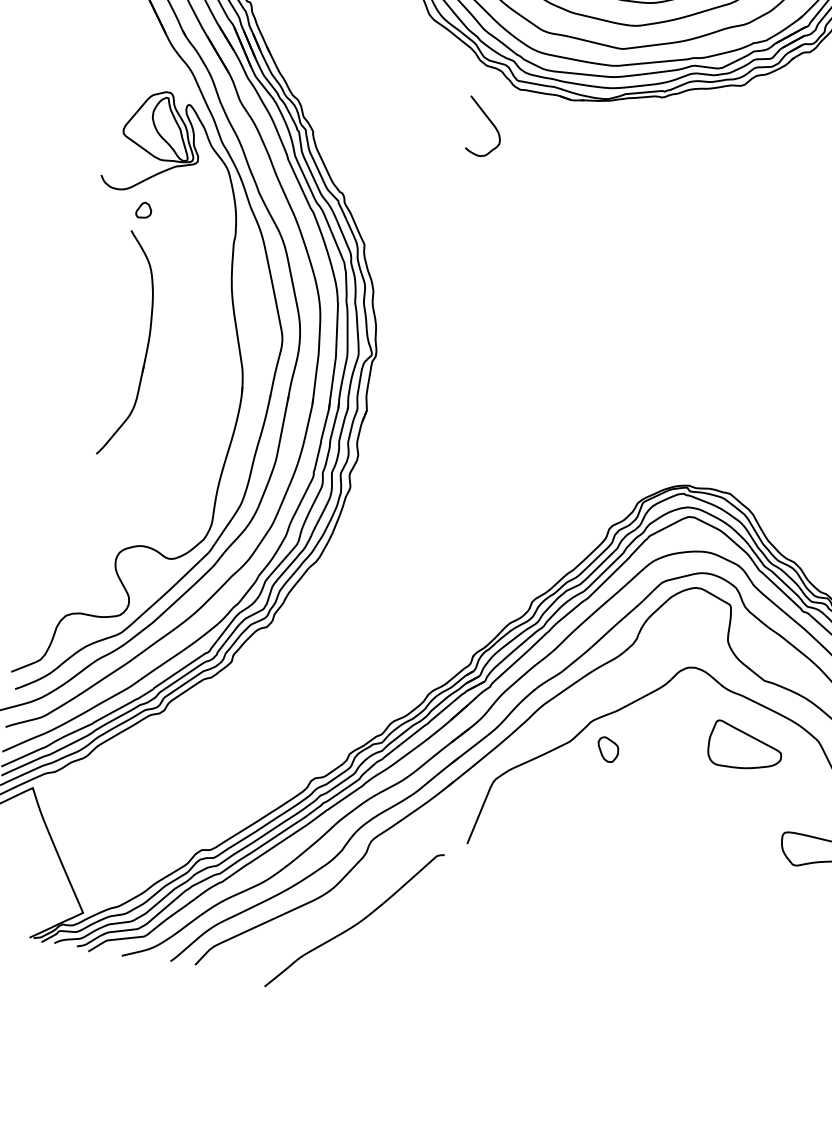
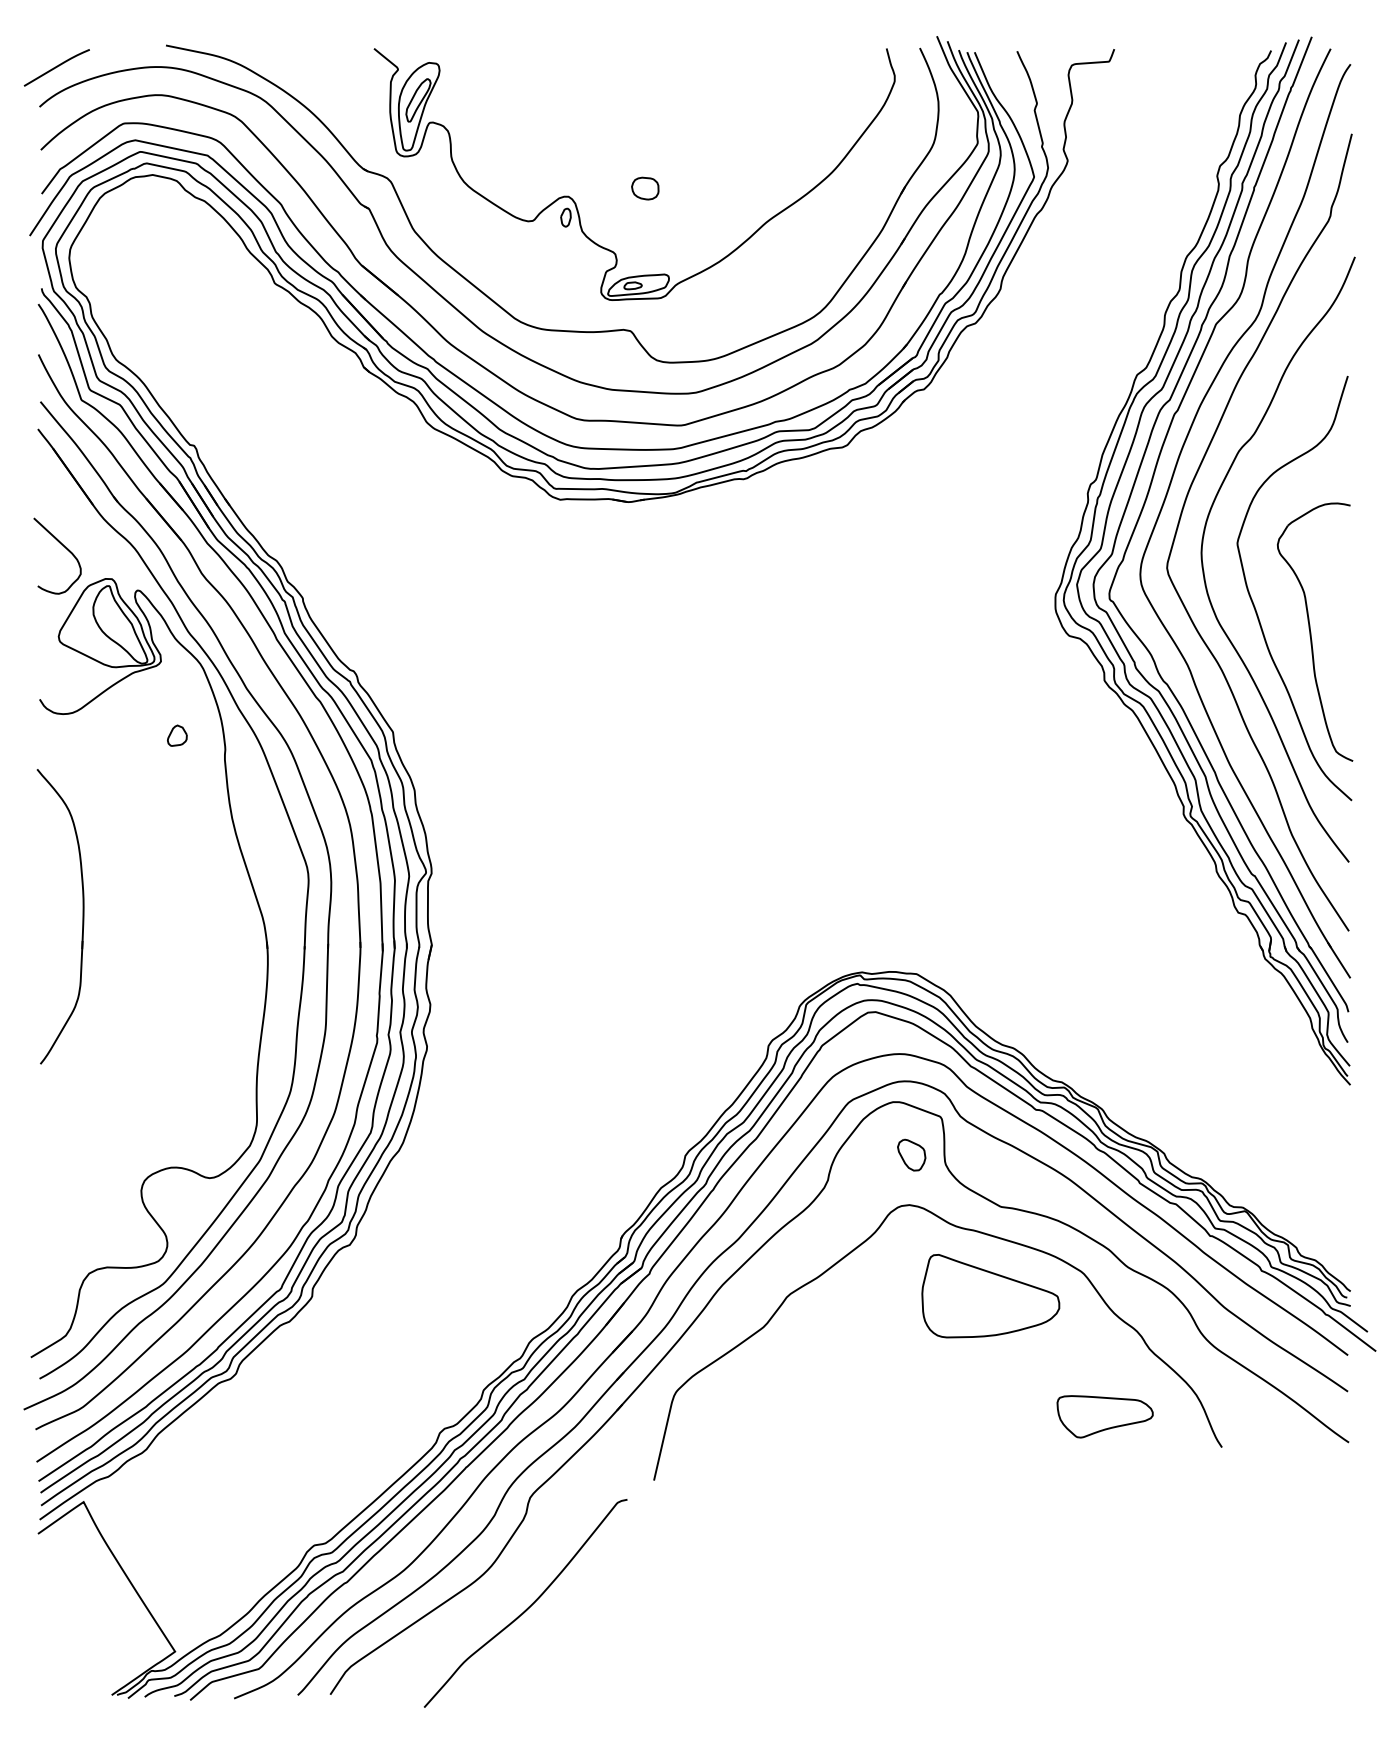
curve: (490, 121) -> (64, 547), moved
part: (144, 210) -> (177, 735), moved
part: (146, 347) -> (82, 916), moved
part: (745, 747) -> (990, 1296), size x1.43
part: (607, 749) -> (911, 1154), moved

